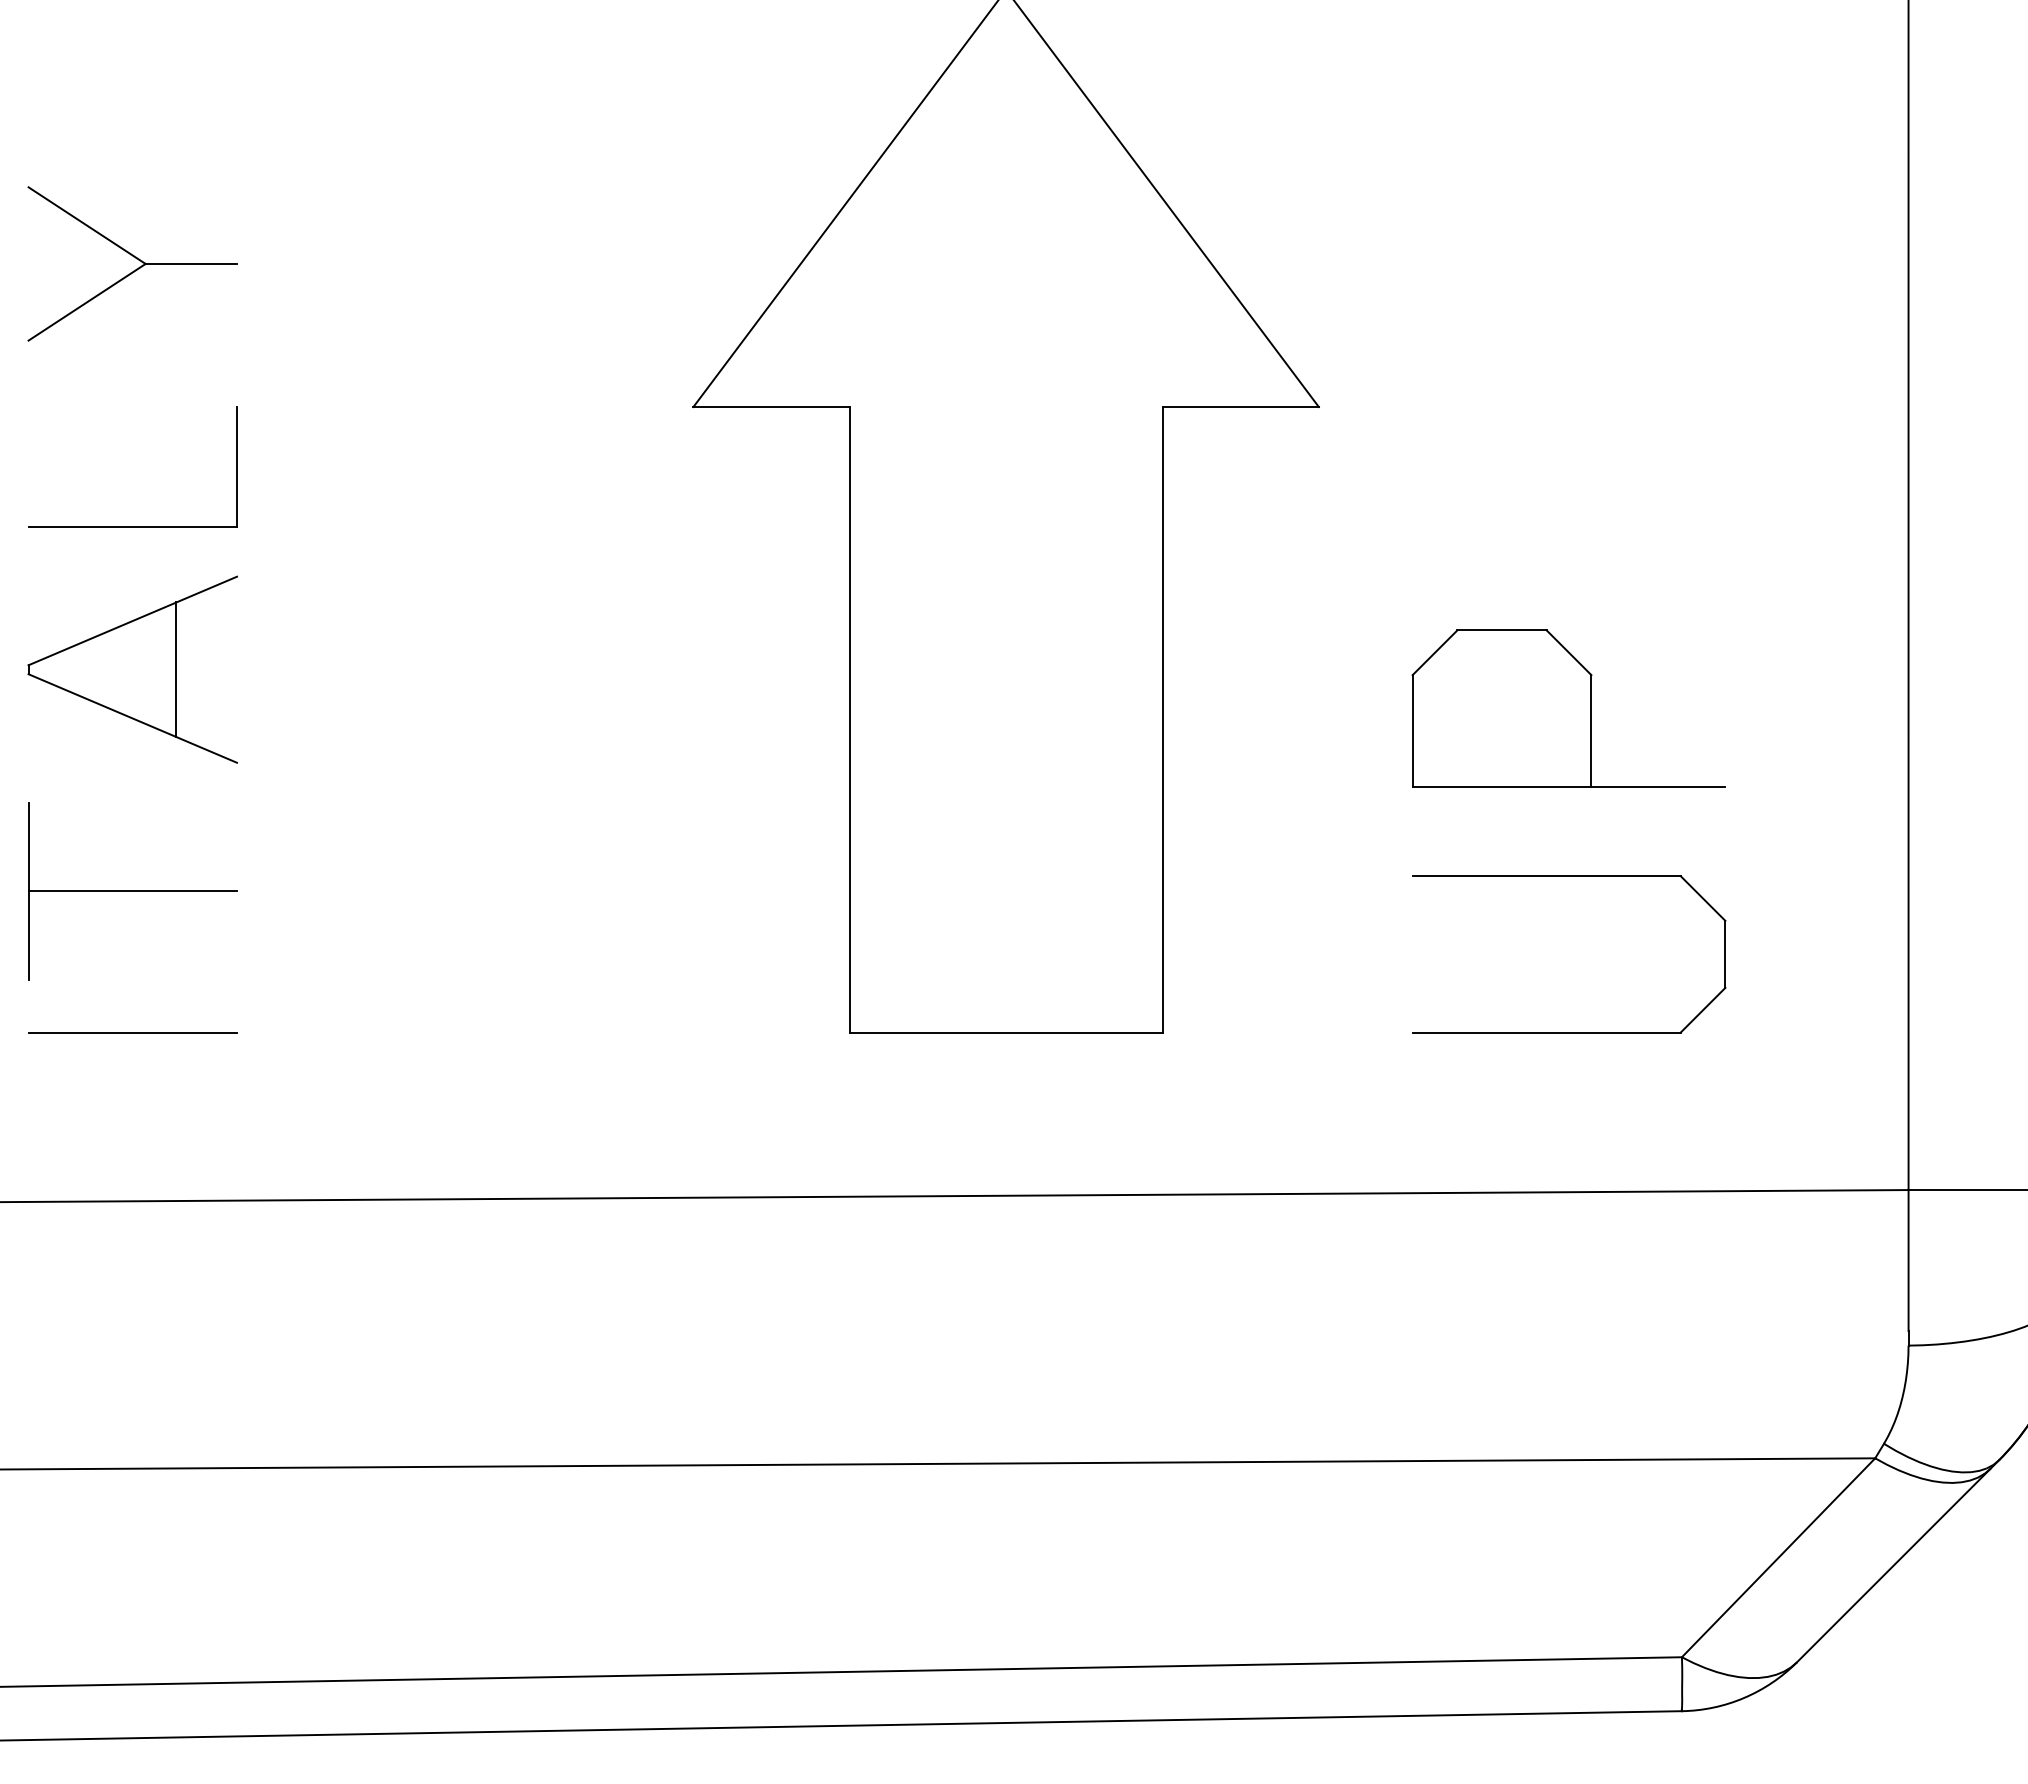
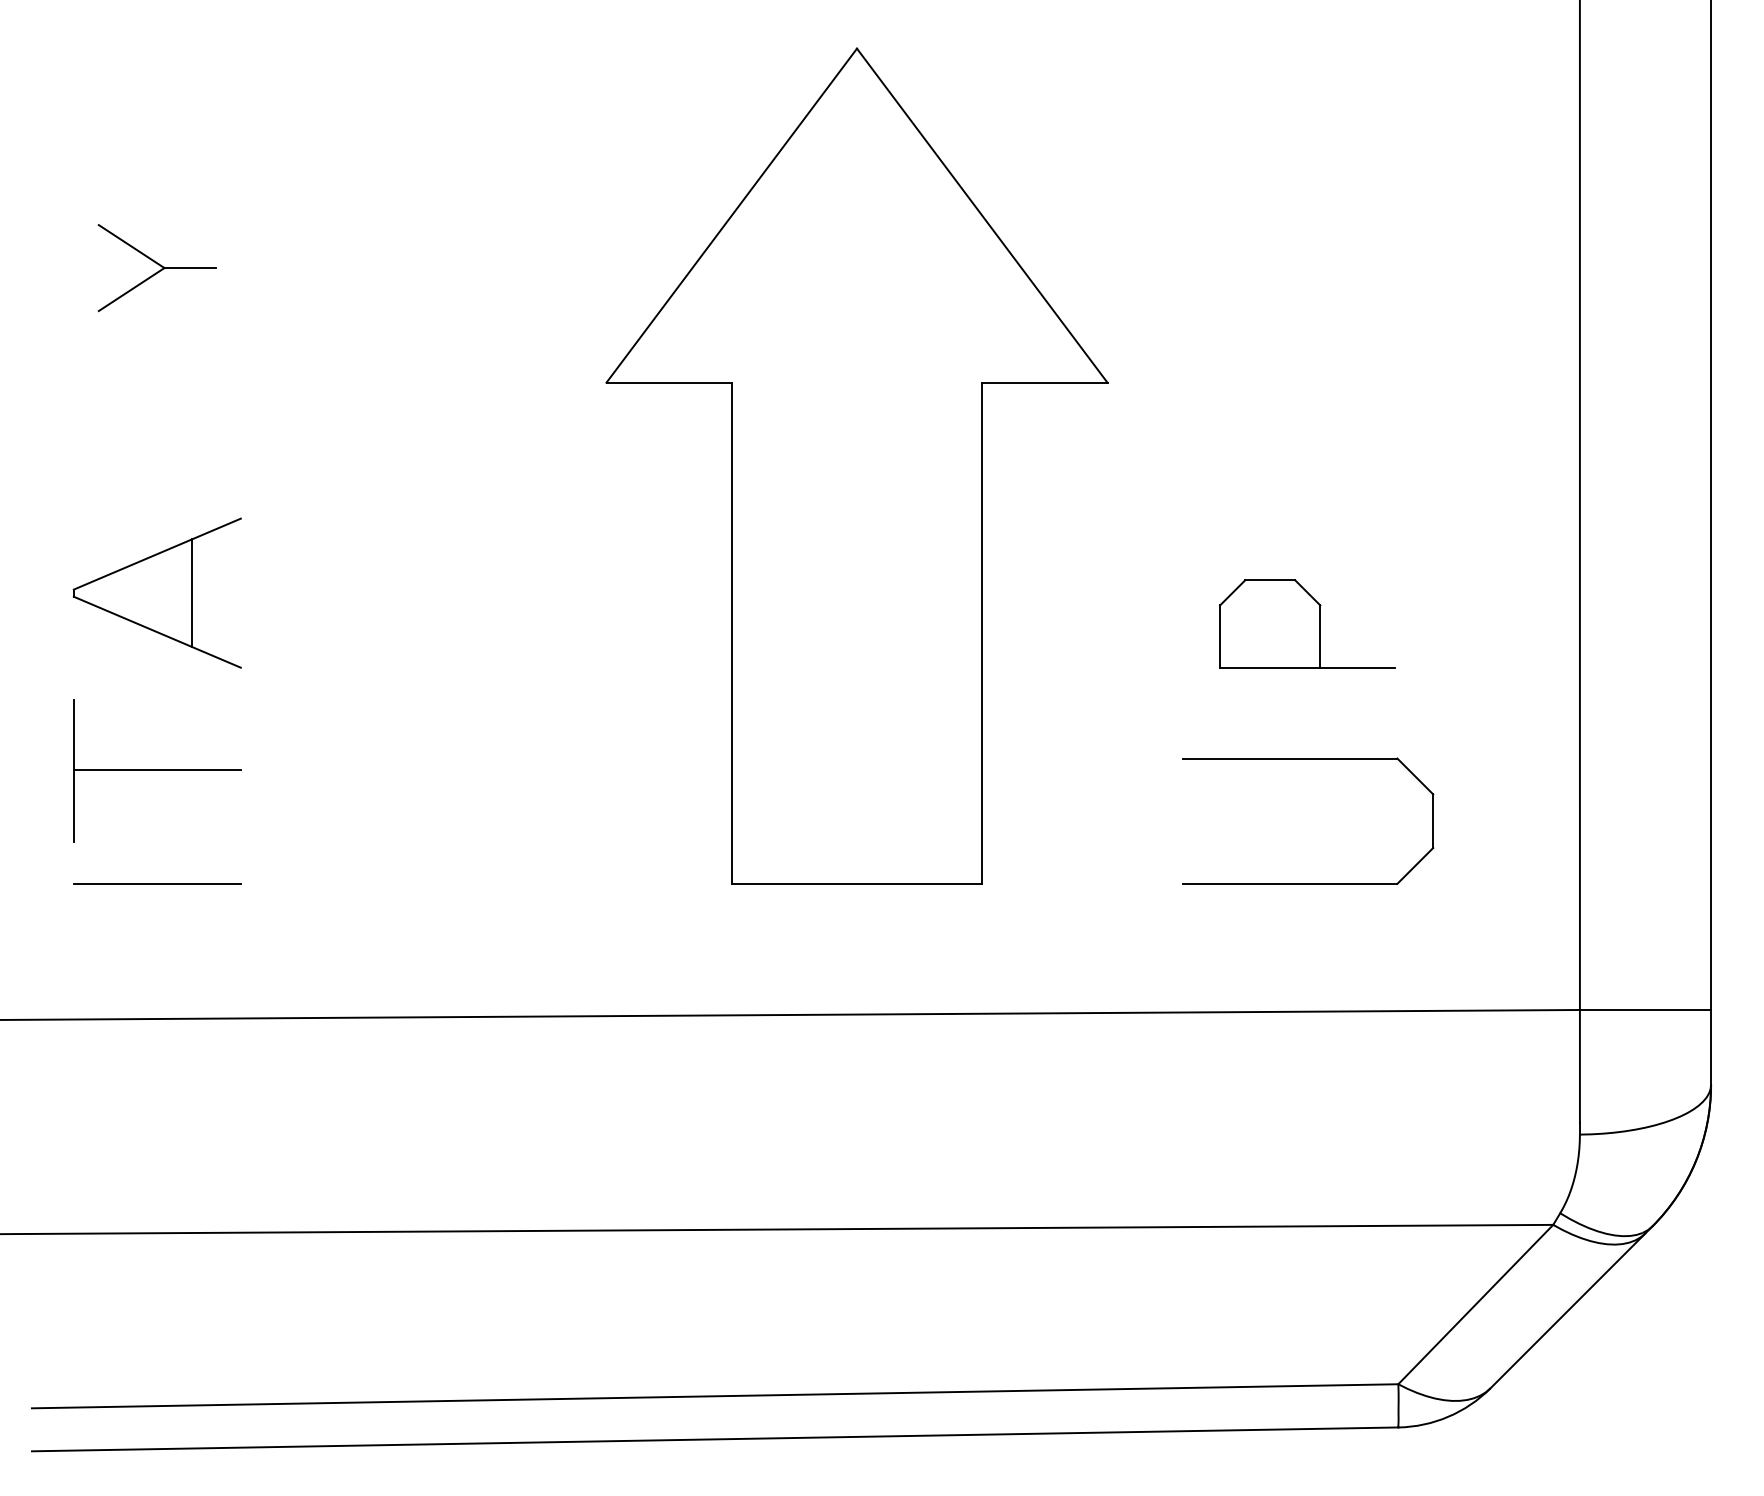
part: (131, 263) -> (156, 267), size x0.7
part: (132, 526) -> (157, 478), removed
part: (1568, 707) -> (1307, 623), size x0.7

